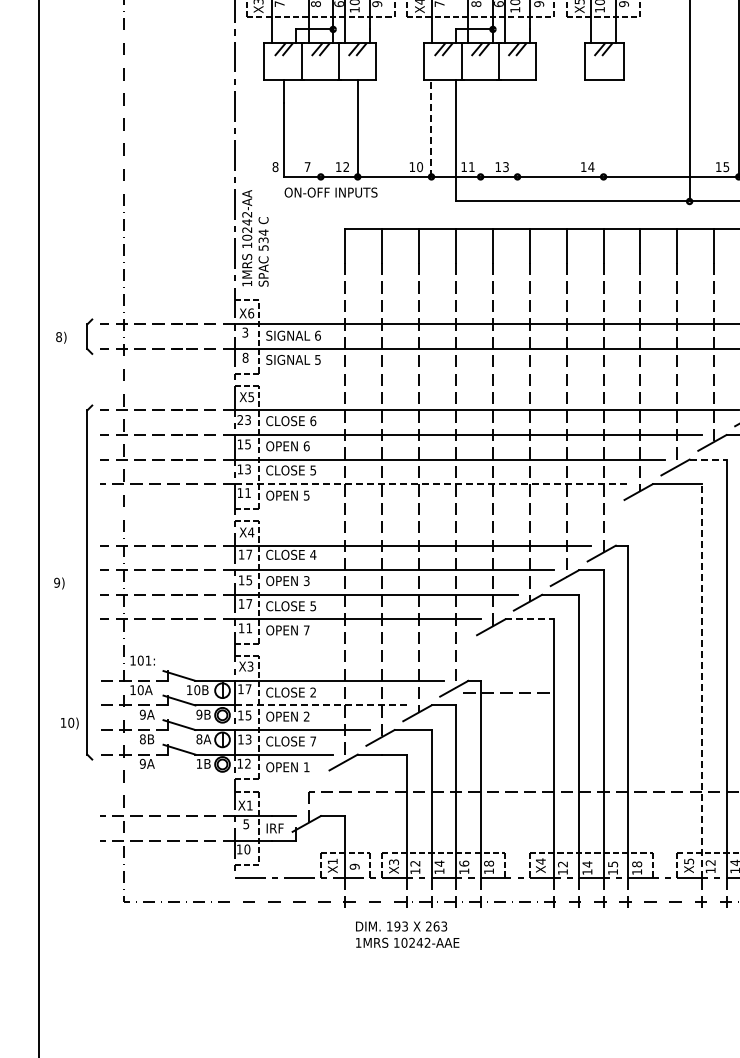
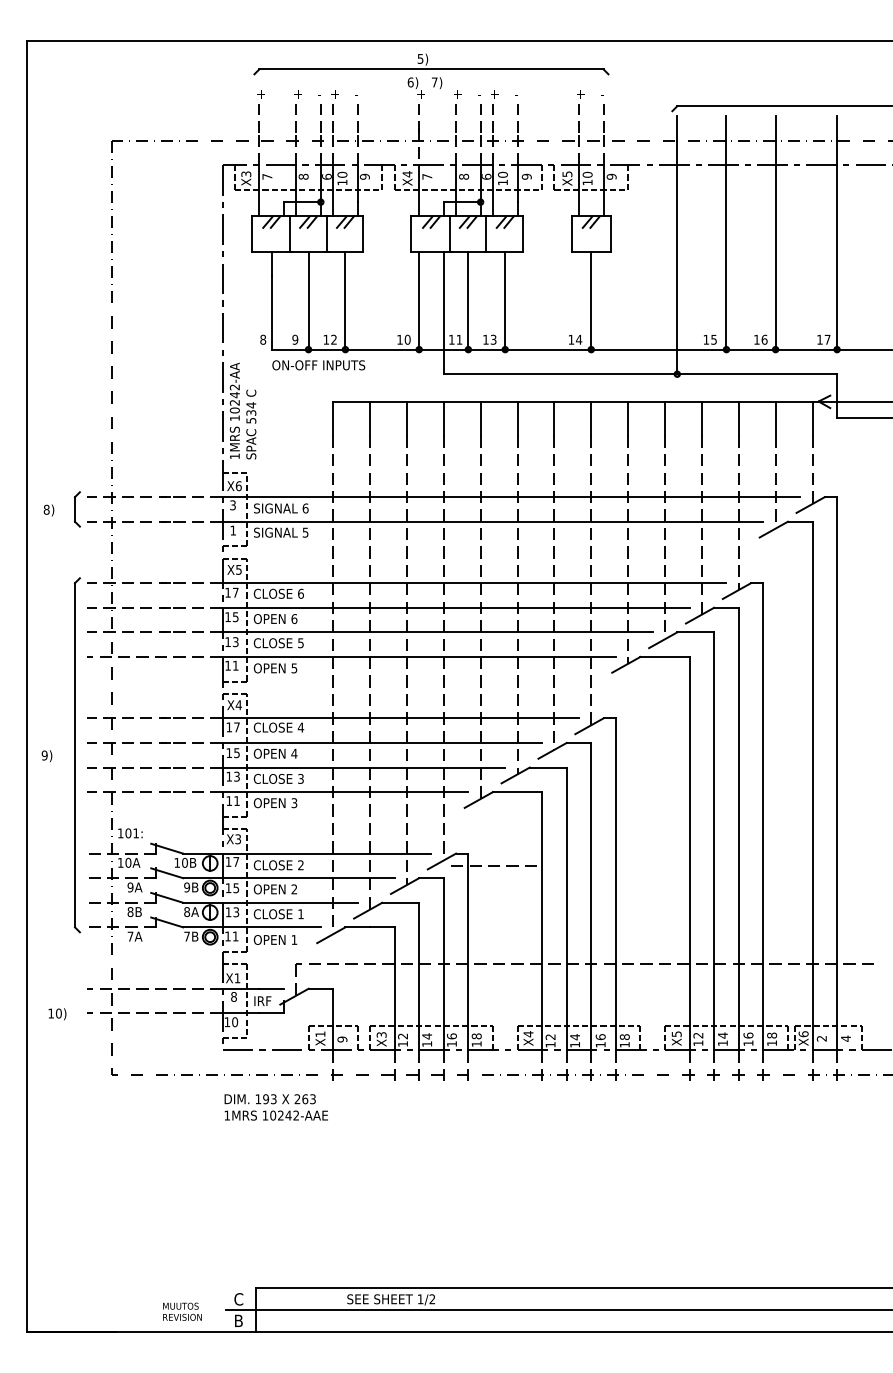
line: (320, 127) -> (308, 300), added
line: (480, 127) -> (468, 300), added
line: (517, 127) -> (505, 300), added
line: (603, 127) -> (591, 300), added
line: (431, 128) -> (419, 301), dashed -> solid
text: (307, 166) -> (295, 339), 7 -> 9
text: (245, 357) -> (233, 530), 8 -> 1
text: (243, 419) -> (231, 592), 23 -> 17
line: (708, 459) -> (696, 632), dashed -> solid
line: (431, 483) -> (419, 656), dashed -> solid
text: (306, 580) -> (294, 753), 3 -> 4
text: (248, 603) -> (236, 776), 17 -> 13
text: (312, 604) -> (300, 777), 5 -> 3
line: (529, 619) -> (517, 792), dashed -> solid
text: (306, 630) -> (294, 803), 7 -> 3
line: (701, 680) -> (689, 853), dashed -> solid
line: (320, 705) -> (308, 878), dashed -> solid
text: (69, 723) -> (57, 1014), moved
text: (312, 741) -> (300, 914), 7 -> 1
text: (142, 763) -> (130, 936), 9A -> 7A
text: (198, 763) -> (186, 936), 1B -> 7B
text: (247, 763) -> (235, 936), 12 -> 11
text: (245, 823) -> (233, 996), 5 -> 8
text: (612, 864) -> (600, 1037), 15 -> 16
text: (406, 934) -> (275, 1107), moved

